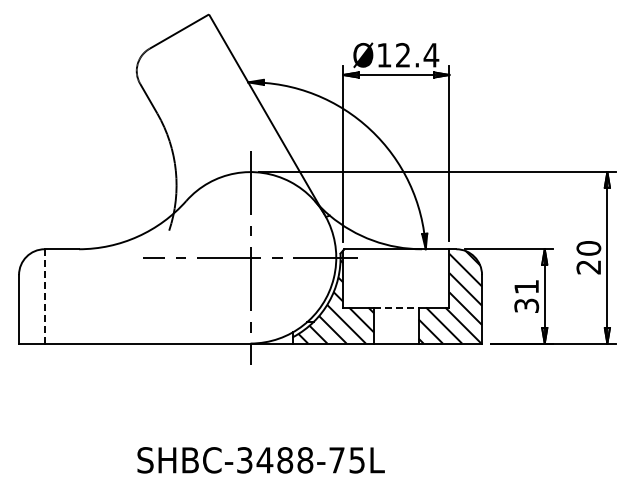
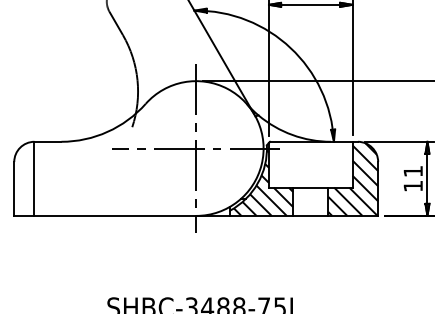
line: (44, 295) -> (34, 178), dashed -> solid
text: (526, 305) -> (413, 186), 31 -> 11
line: (396, 307) -> (310, 187), dashed -> solid

